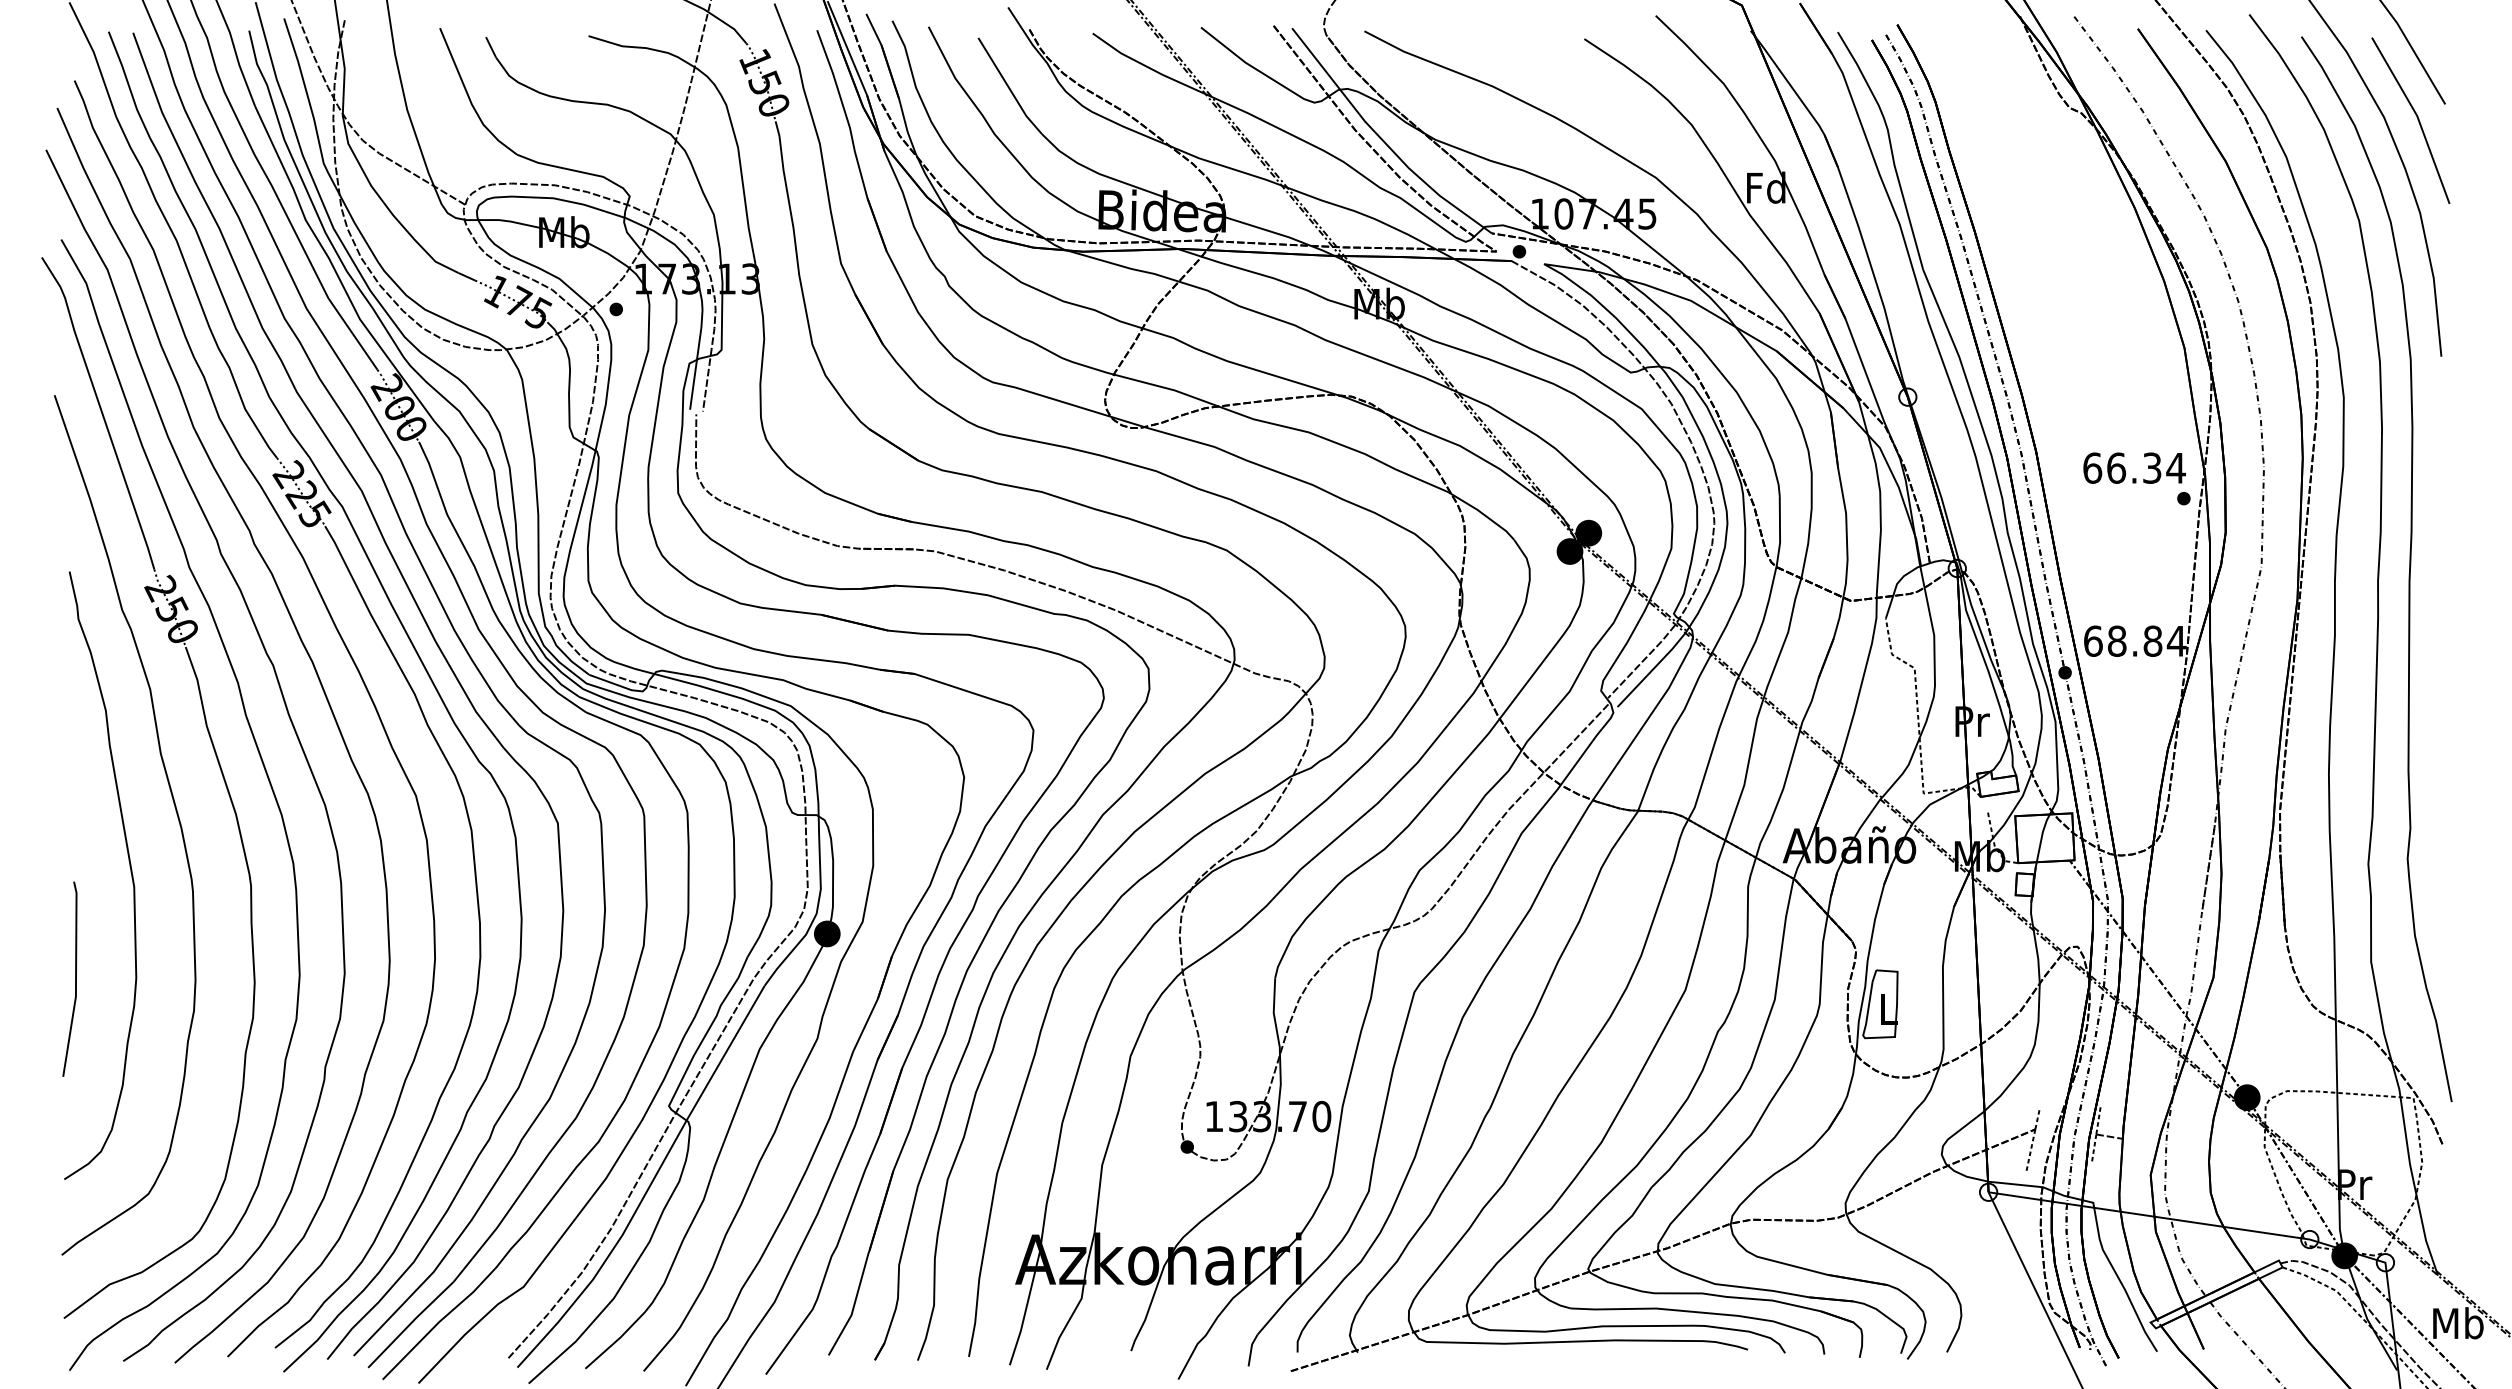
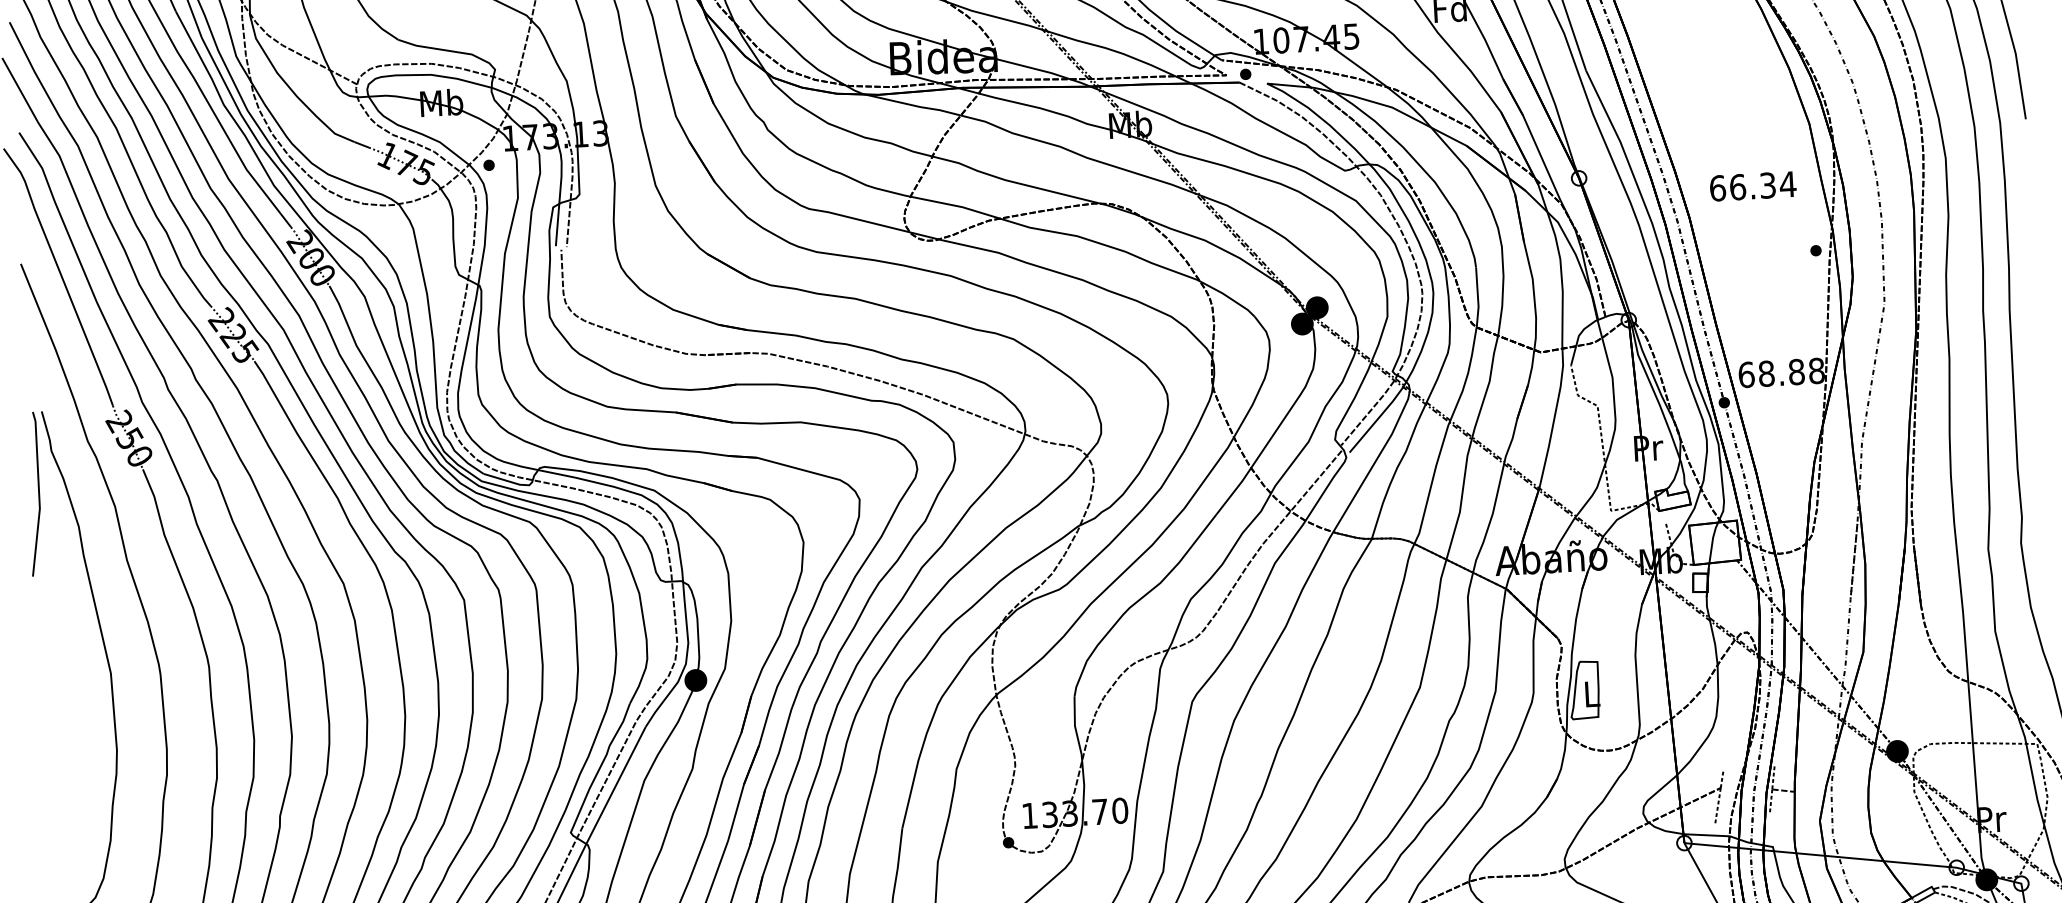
text: (2134, 467) -> (1753, 185), moved
text: (2176, 640) -> (1816, 370), 68.84 -> 68.88
line: (75, 978) -> (38, 493), moved

